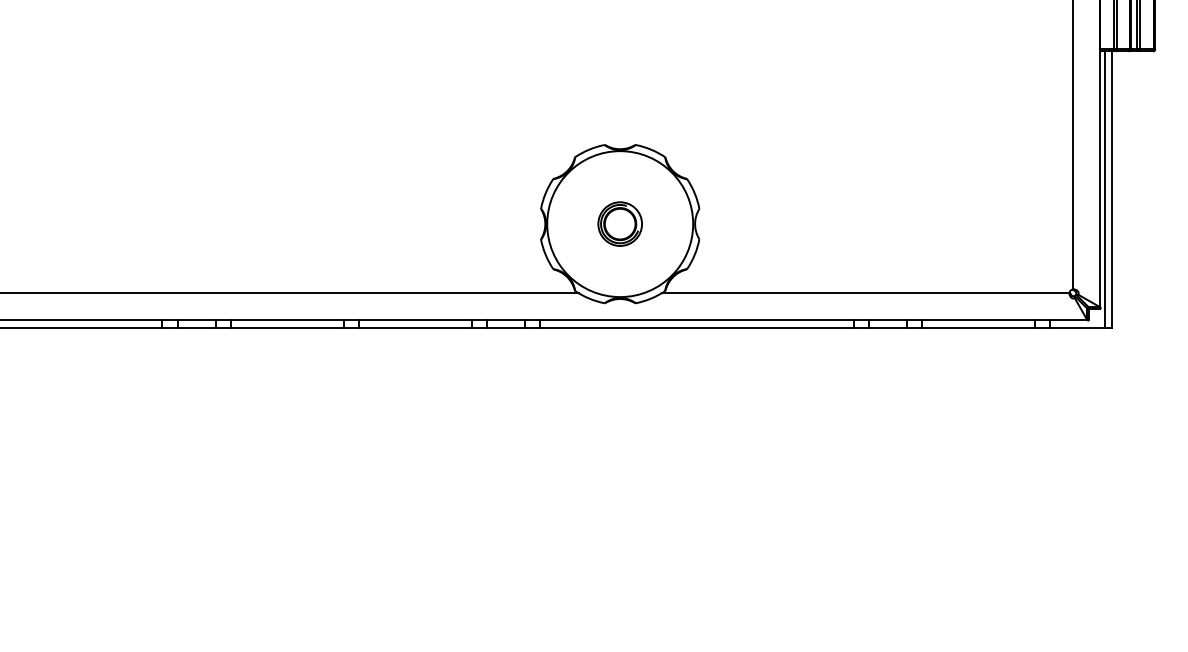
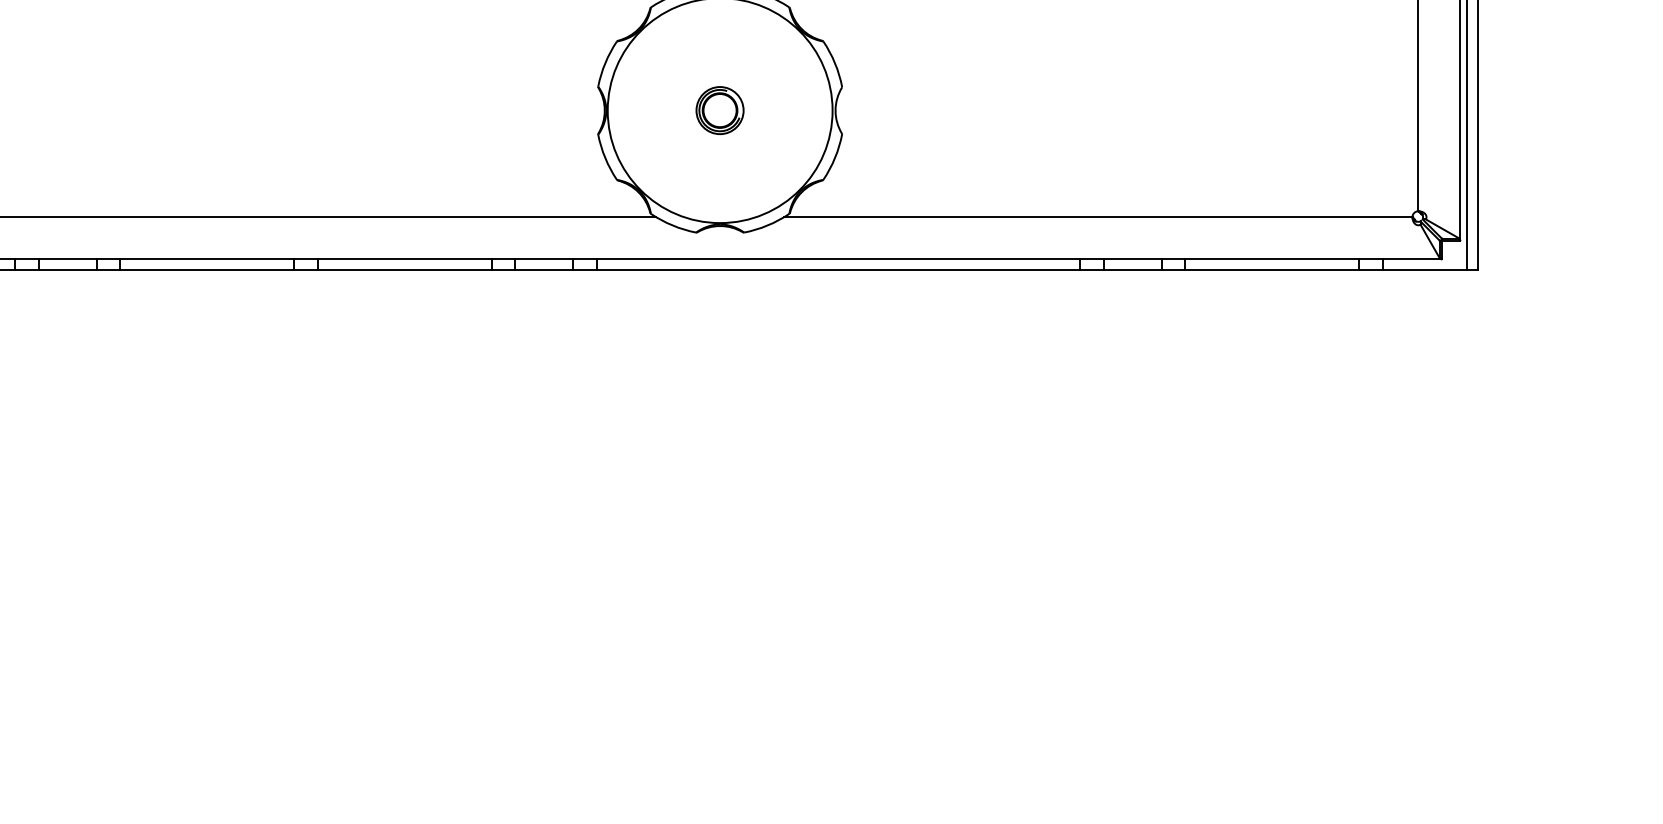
part: (619, 223) -> (719, 109), size x0.7

